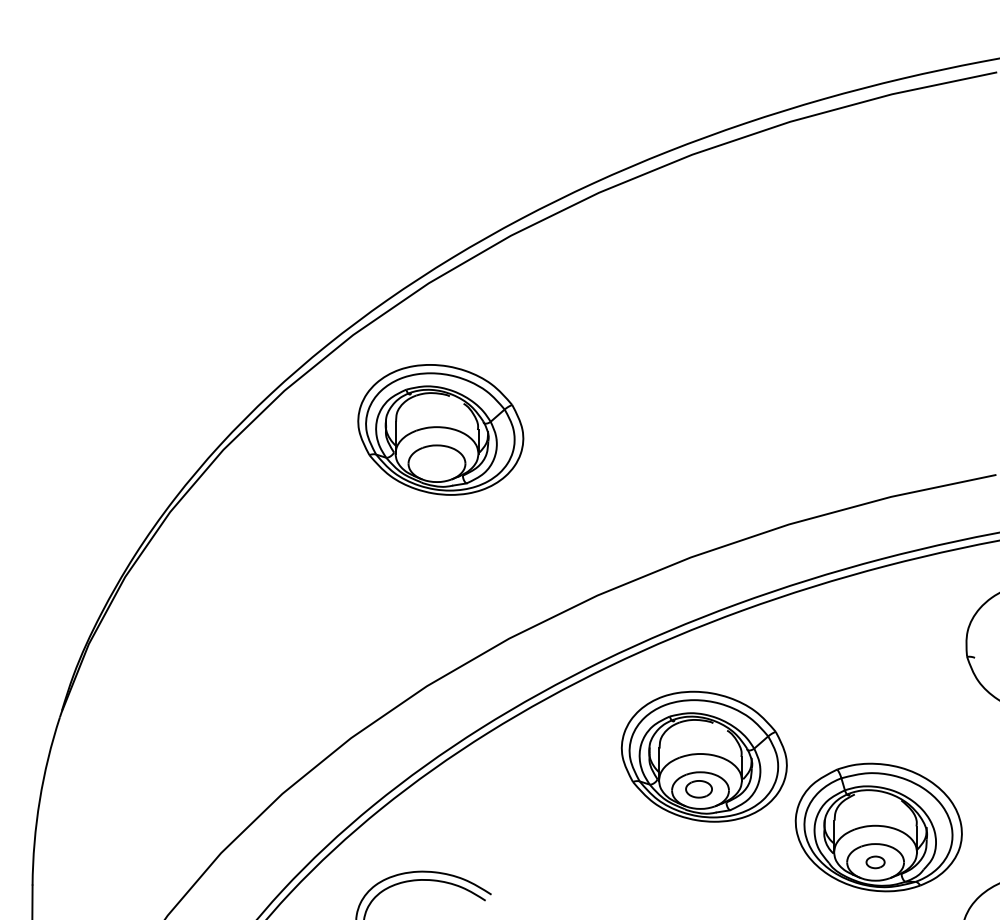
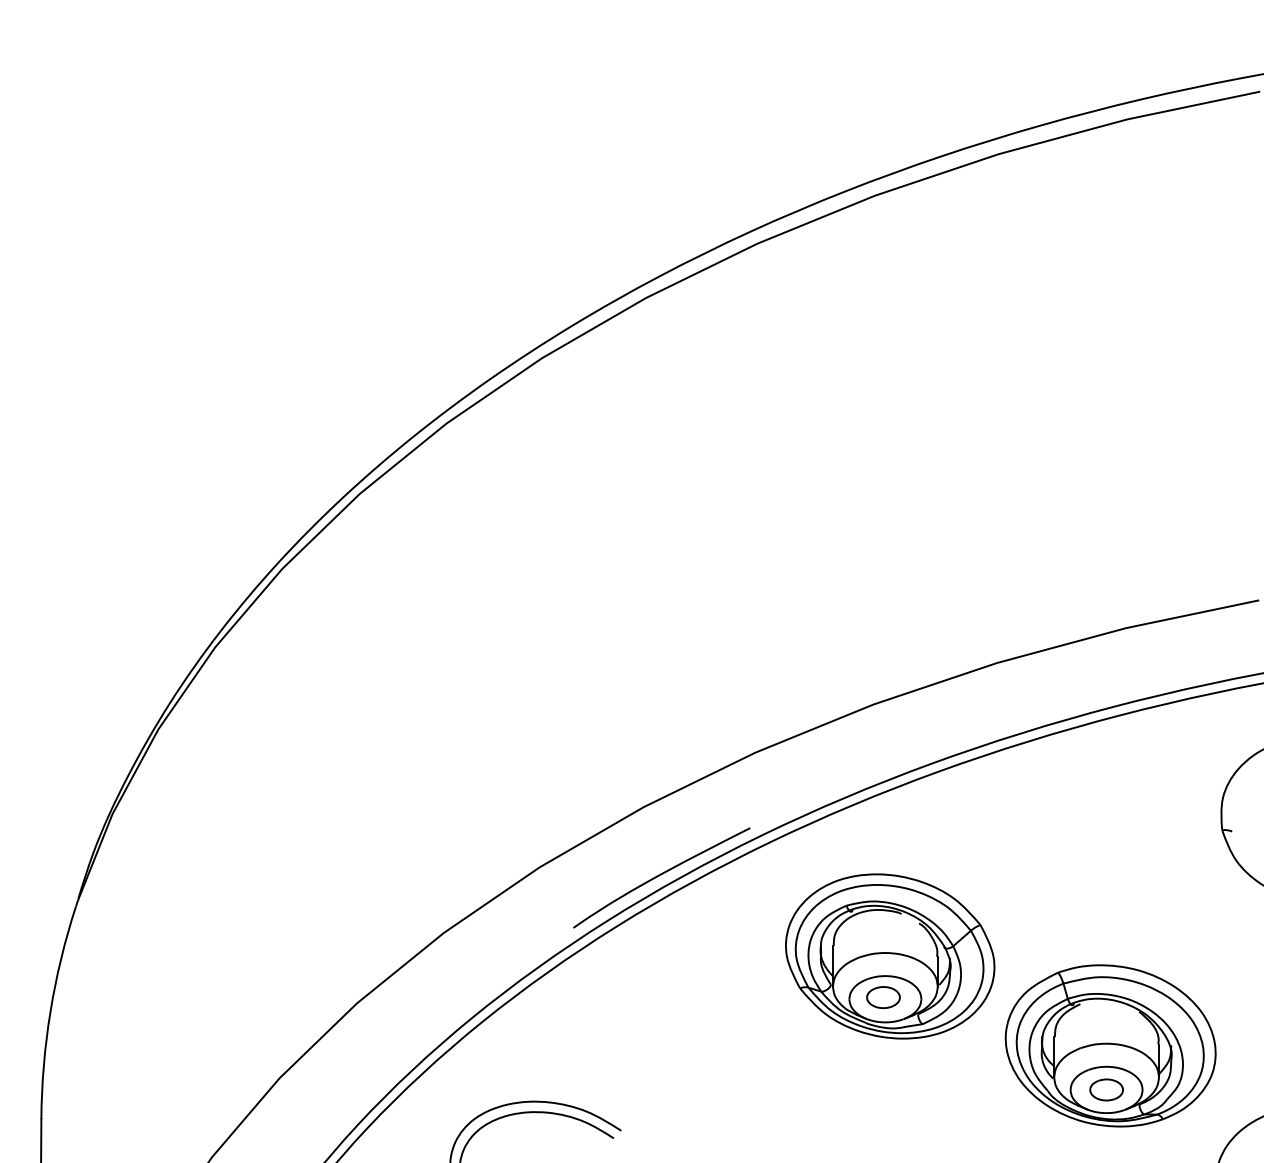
part: (441, 429) -> (557, 543), removed
curve: (523, 692) -> (661, 875), added
part: (875, 862) -> (1106, 1089), size x1.43

